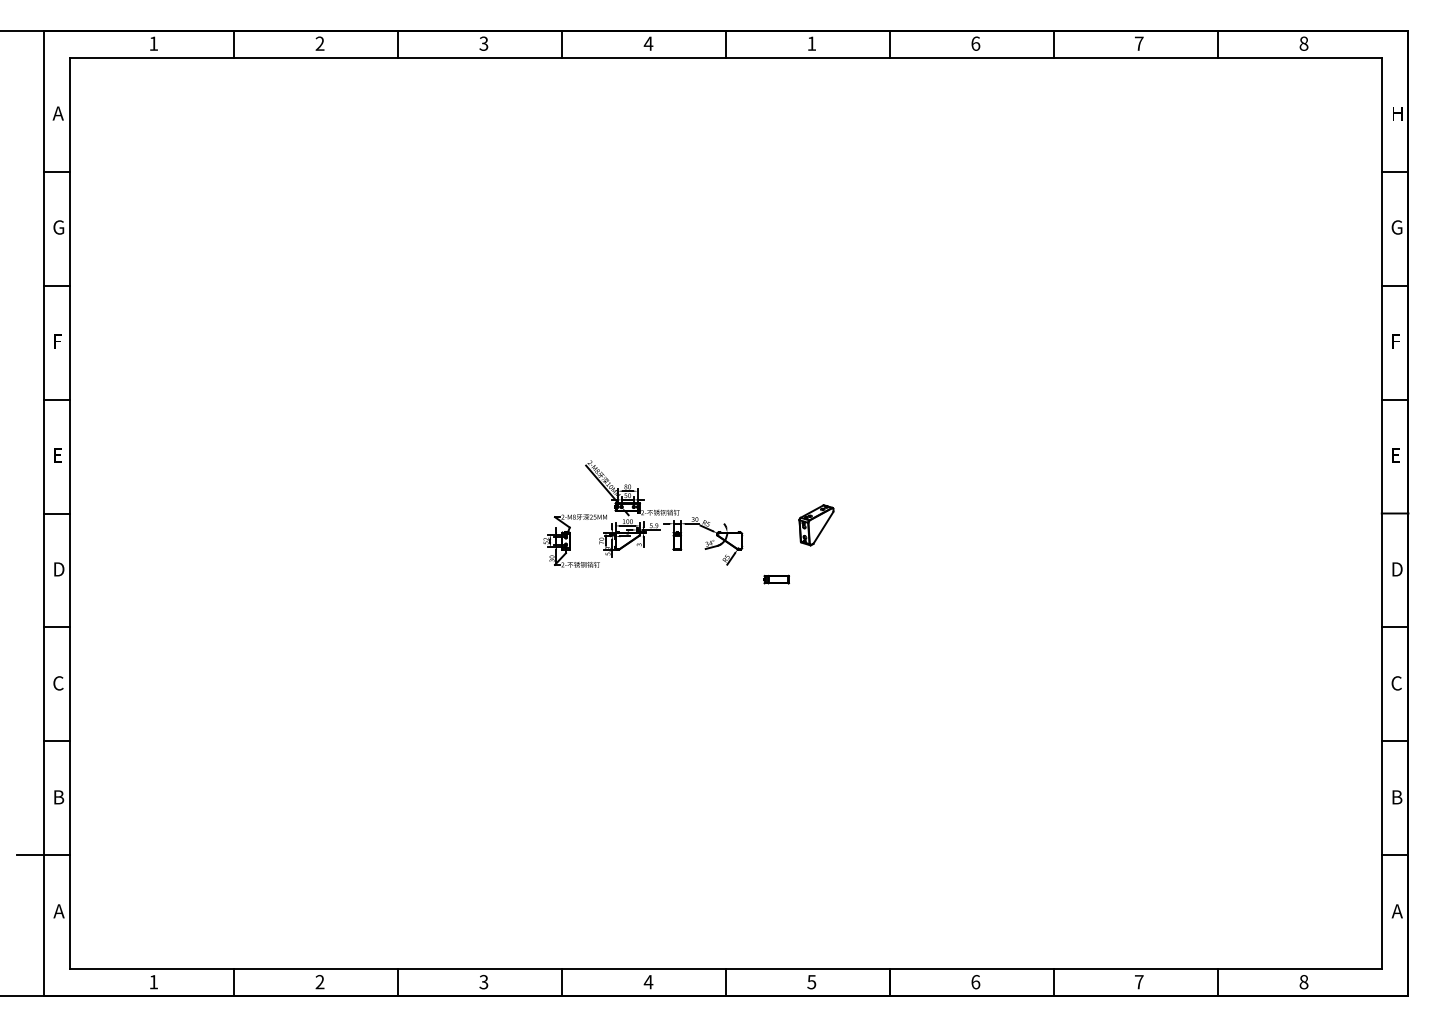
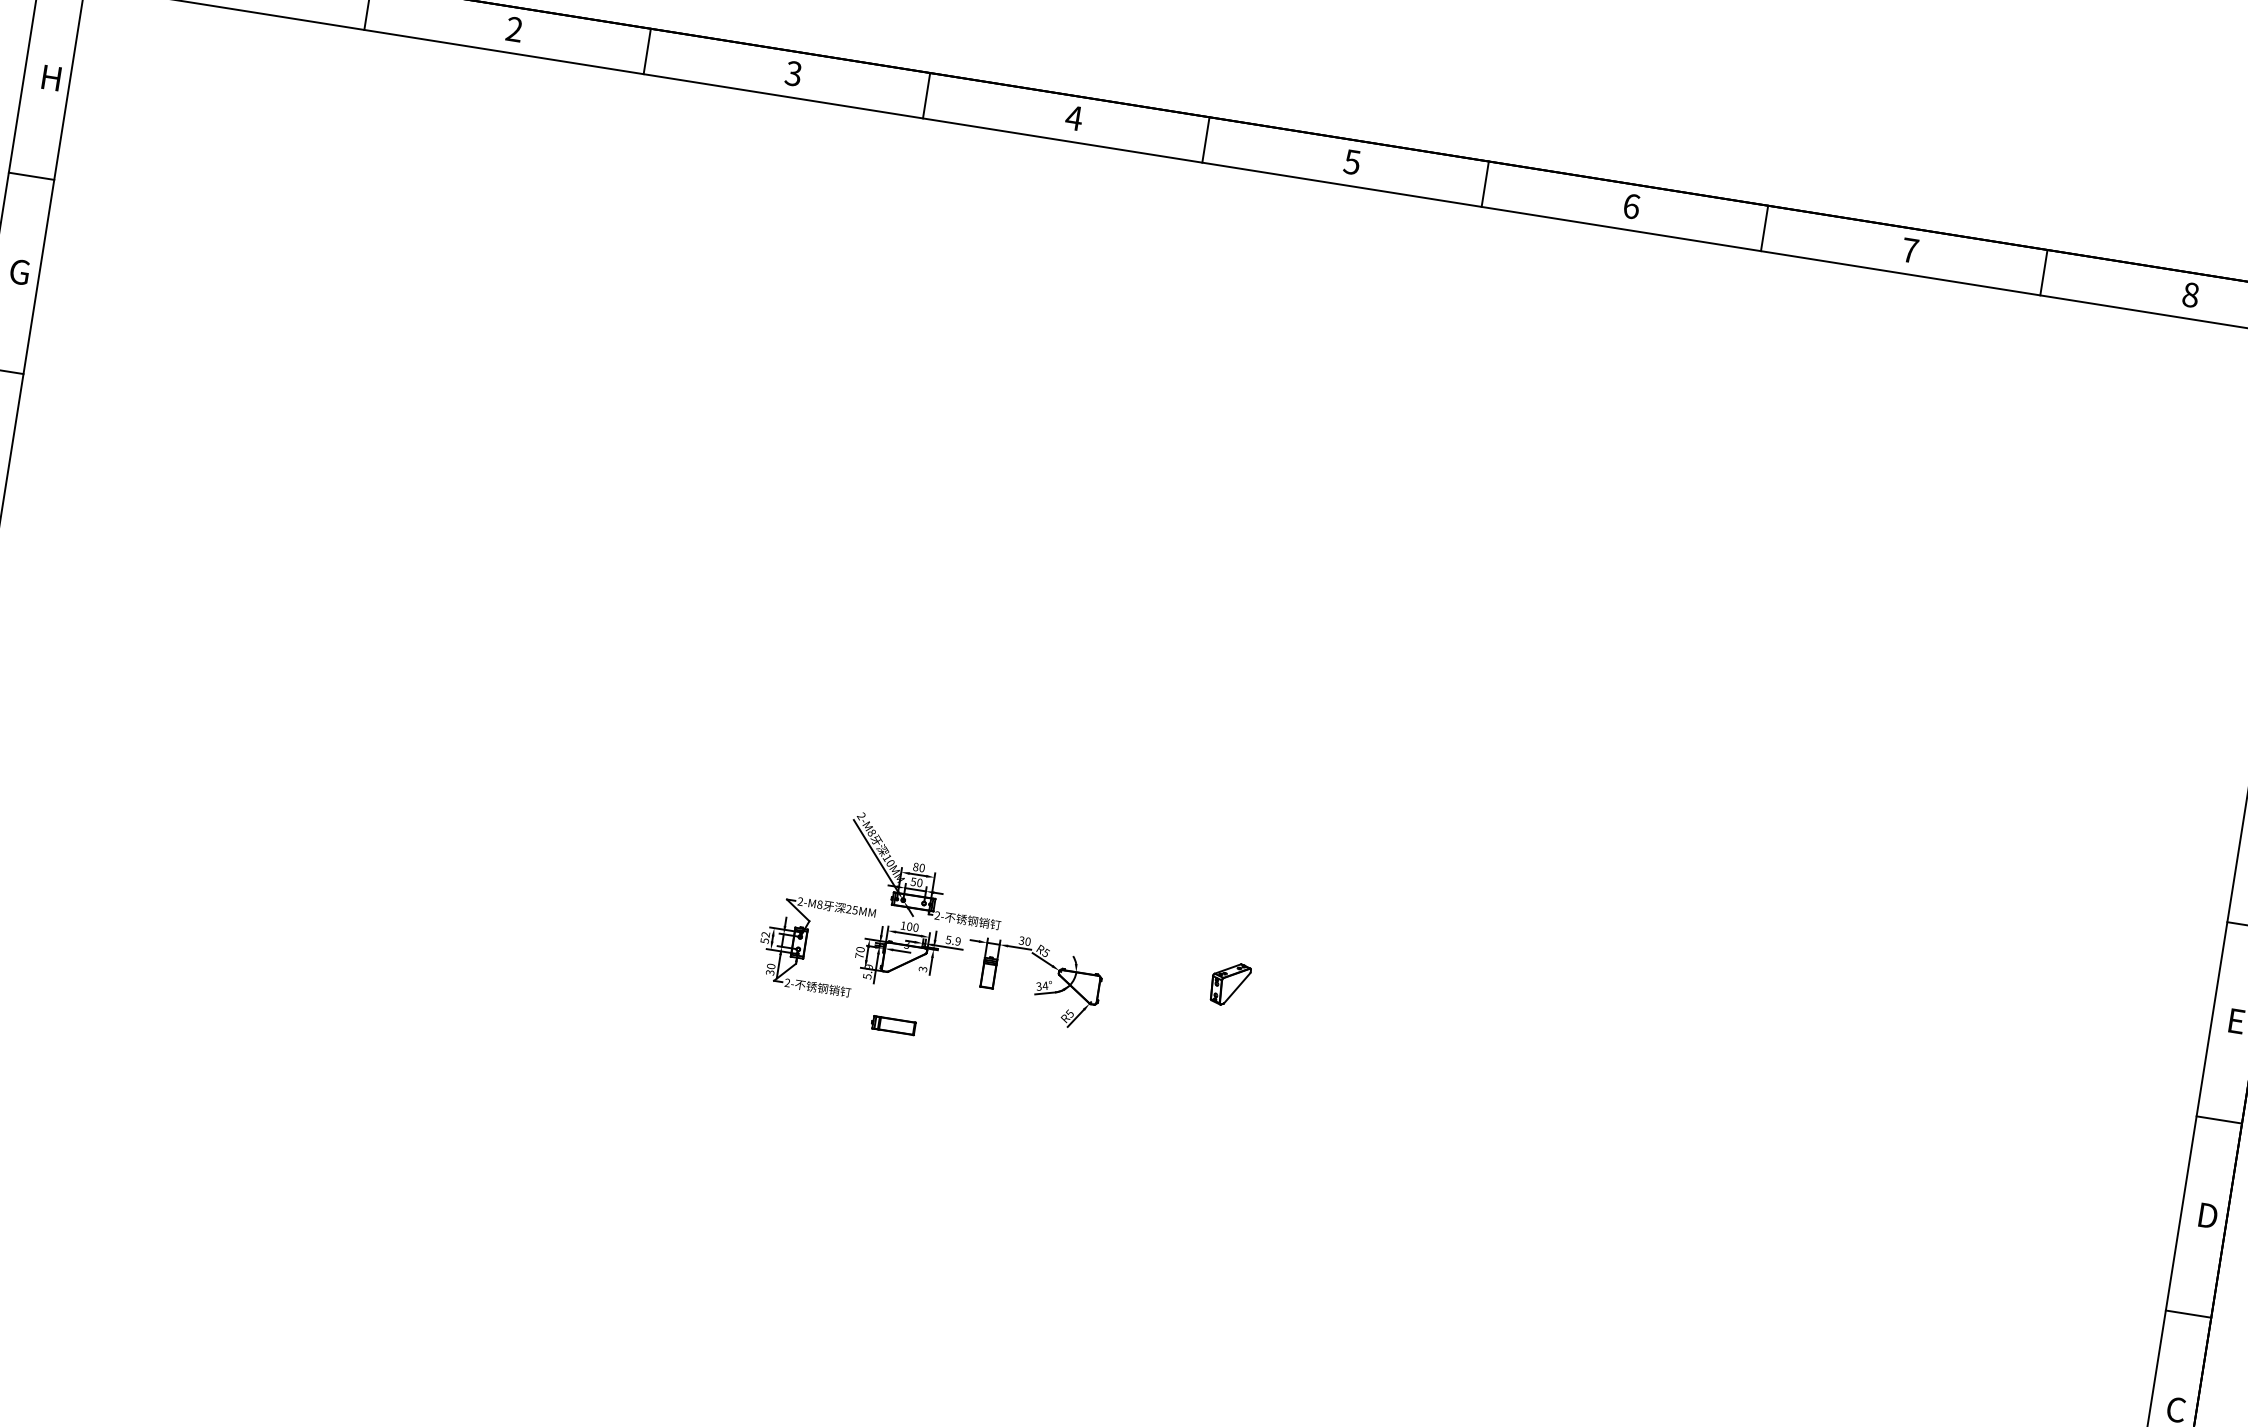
text: (811, 43) -> (1351, 161), 1 -> 5
text: (58, 113) -> (49, 77), A -> H
part: (816, 525) -> (1230, 984), size x0.62
part: (776, 579) -> (893, 1025), moved

